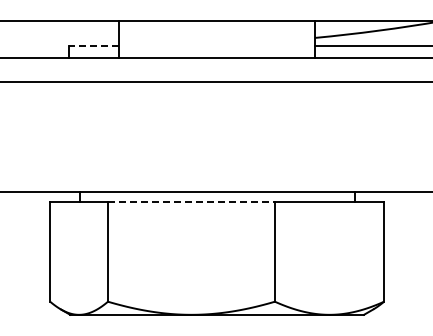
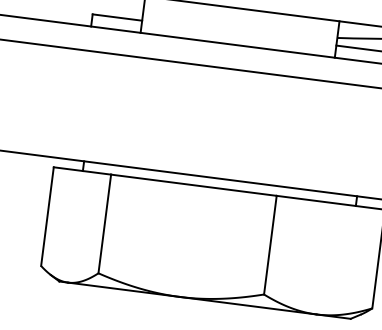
line: (94, 45) -> (117, 17), dashed -> solid
line: (191, 202) -> (193, 185), dashed -> solid

